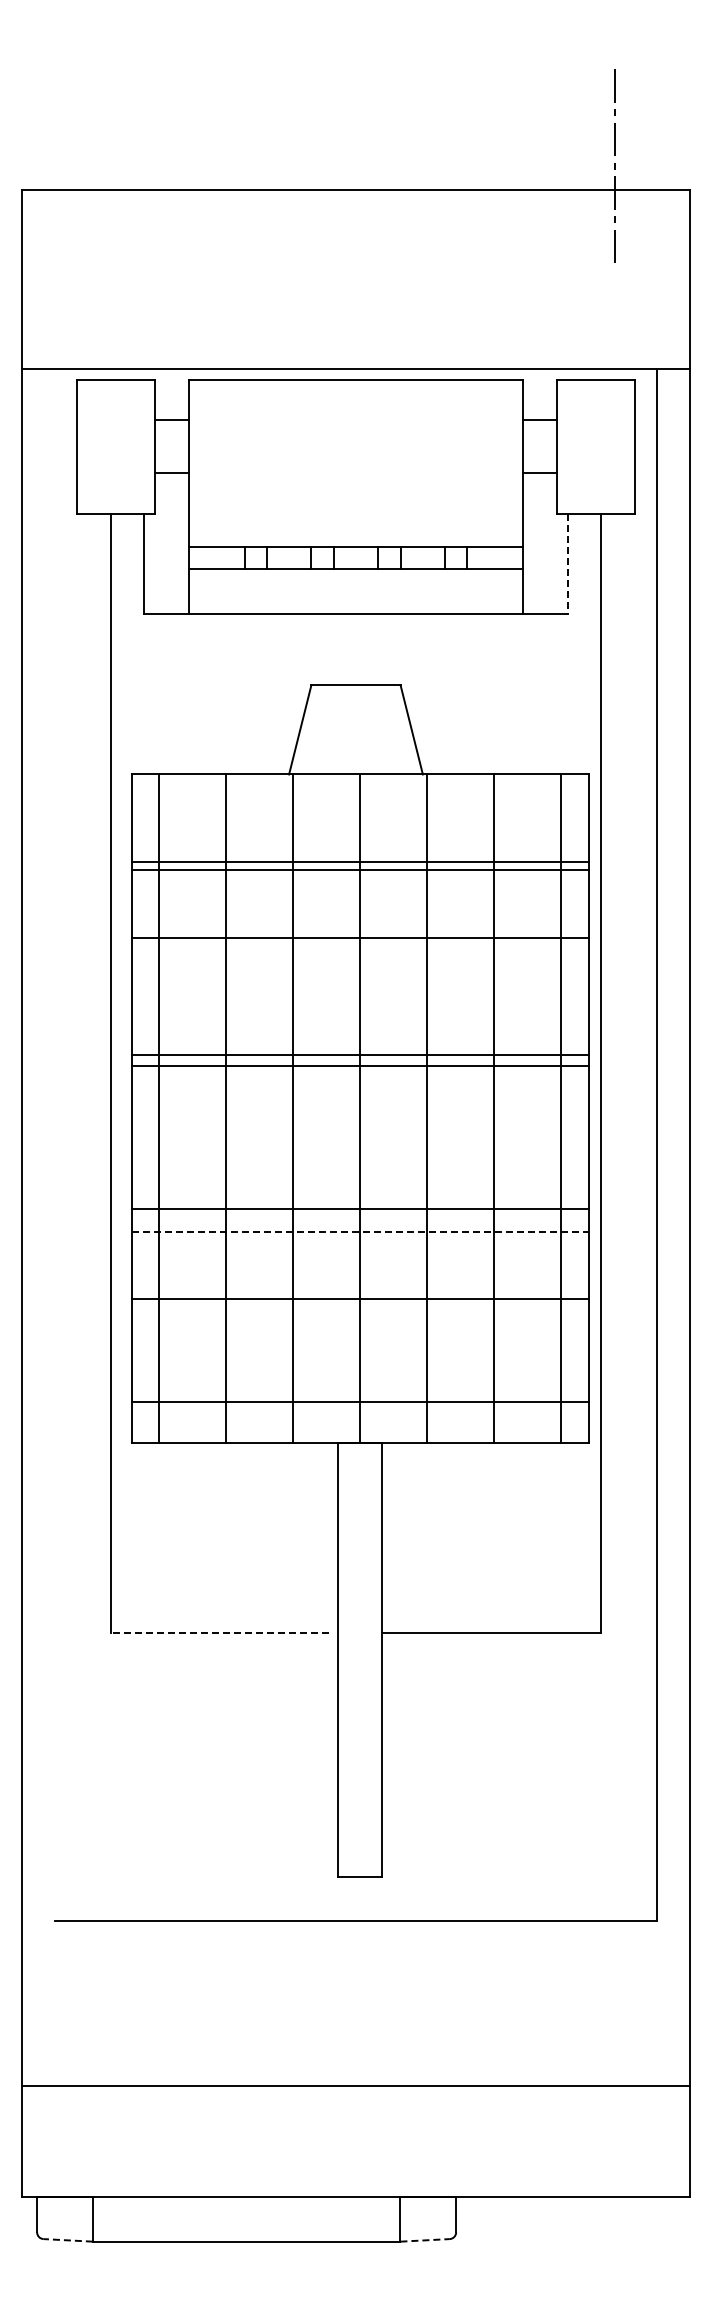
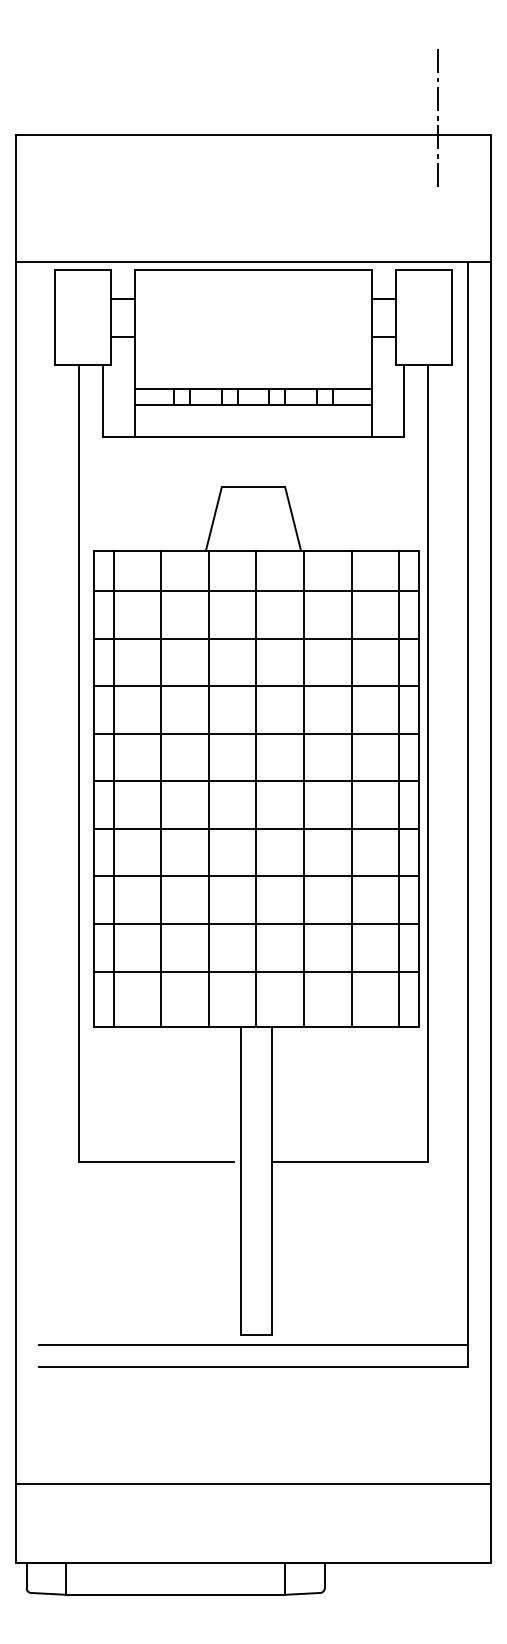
line: (567, 564) -> (403, 401), dashed -> solid
line: (359, 861) -> (255, 590), moved
line: (359, 869) -> (255, 638), moved
line: (359, 938) -> (255, 686), moved
line: (359, 1055) -> (255, 733), moved
line: (359, 1066) -> (255, 781), moved
line: (359, 1209) -> (255, 829), moved
line: (360, 1232) -> (256, 876), dashed -> solid
line: (359, 1401) -> (255, 971), moved
line: (219, 1632) -> (156, 1161), dashed -> solid
line: (355, 1890) -> (253, 1344), added
line: (68, 2240) -> (48, 1593), dashed -> solid
line: (425, 2240) -> (302, 1593), dashed -> solid

